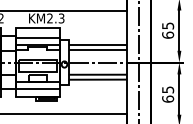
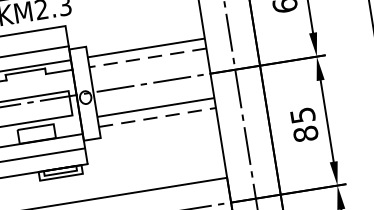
line: (97, 50) -> (147, 58), solid -> dashed
line: (98, 79) -> (159, 116), solid -> dashed
text: (167, 98) -> (304, 132), 65 -> 85

